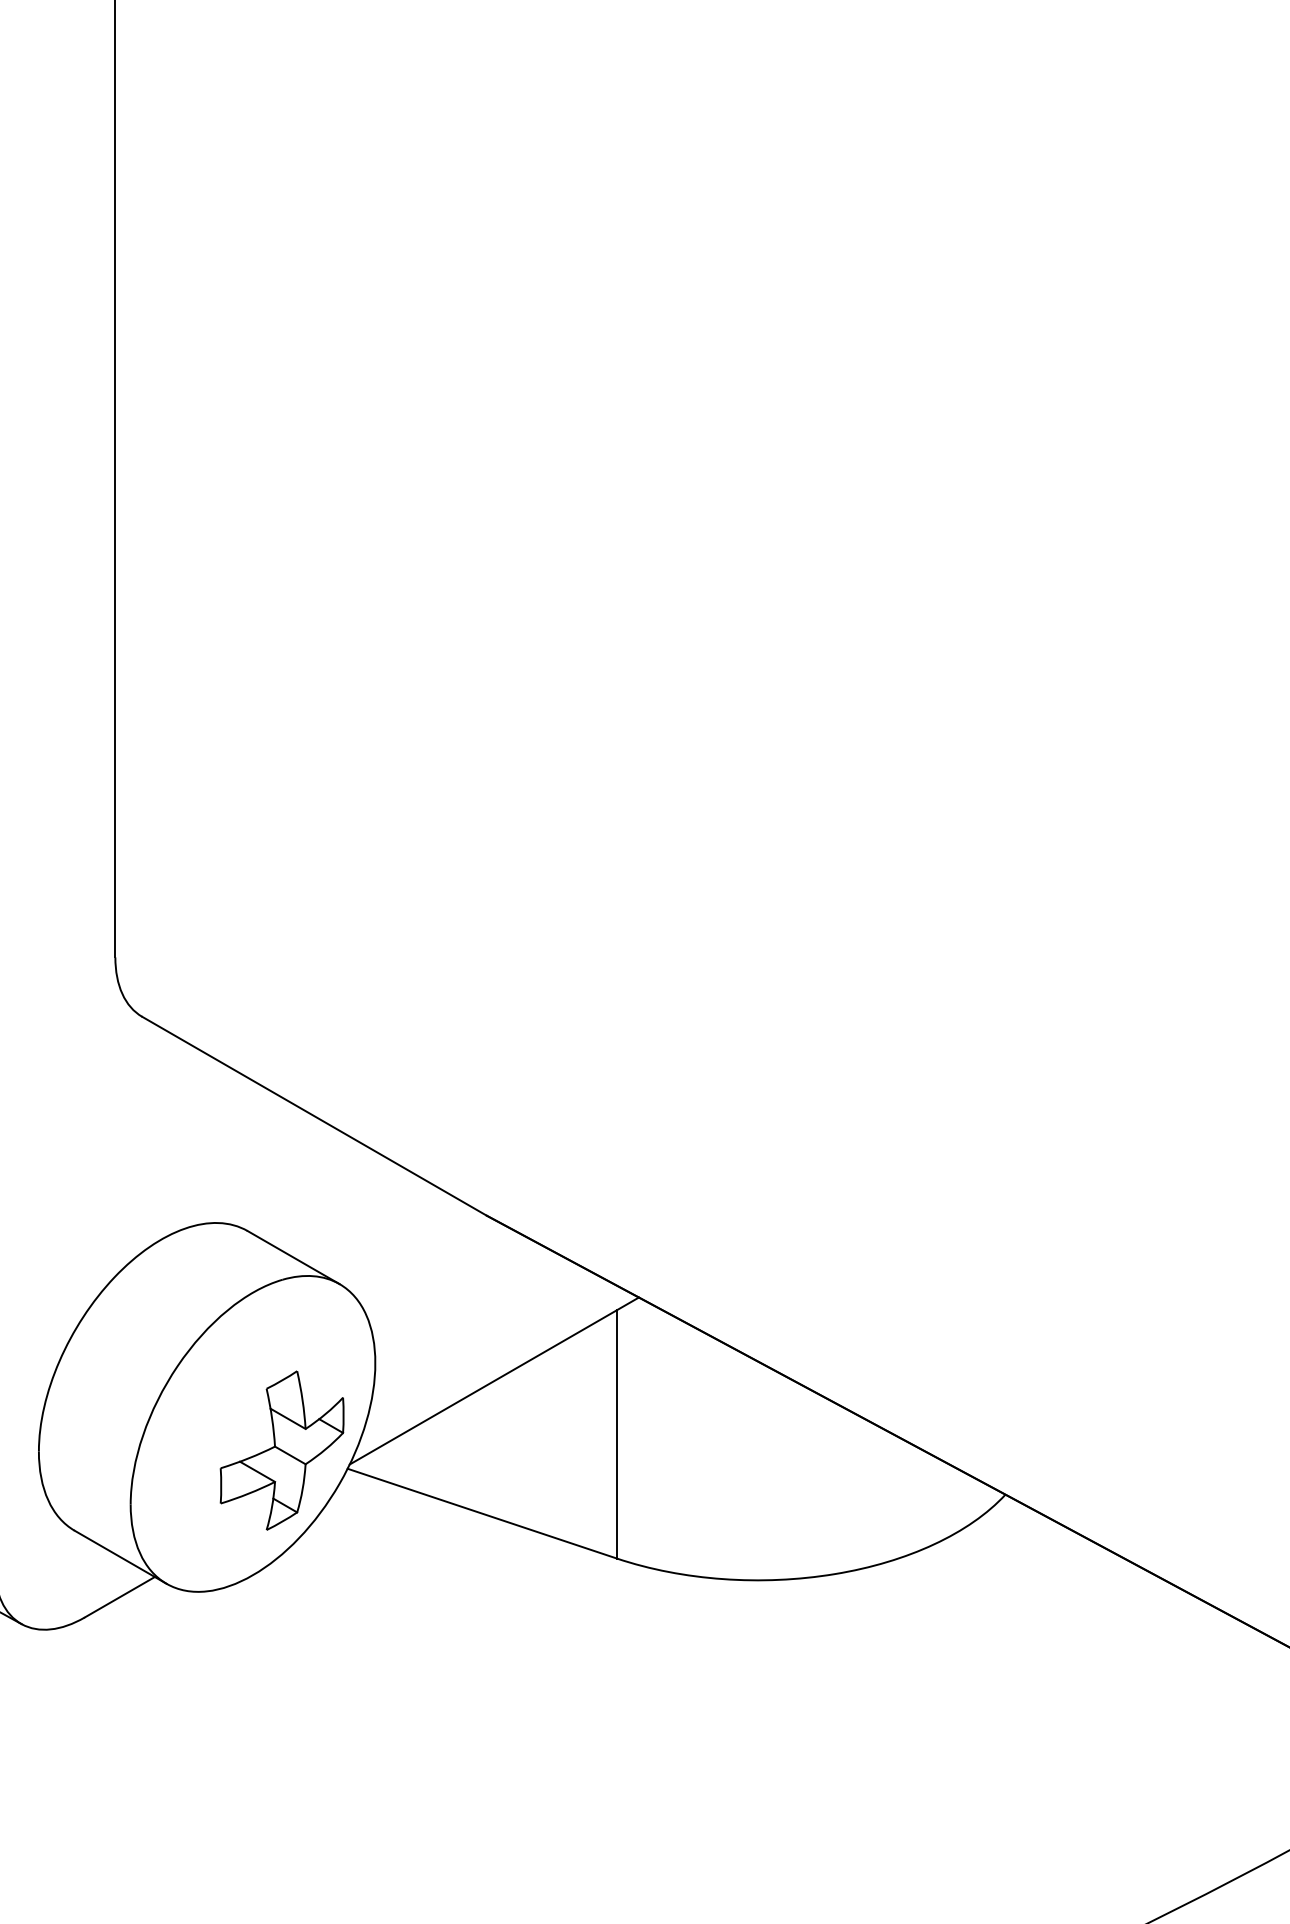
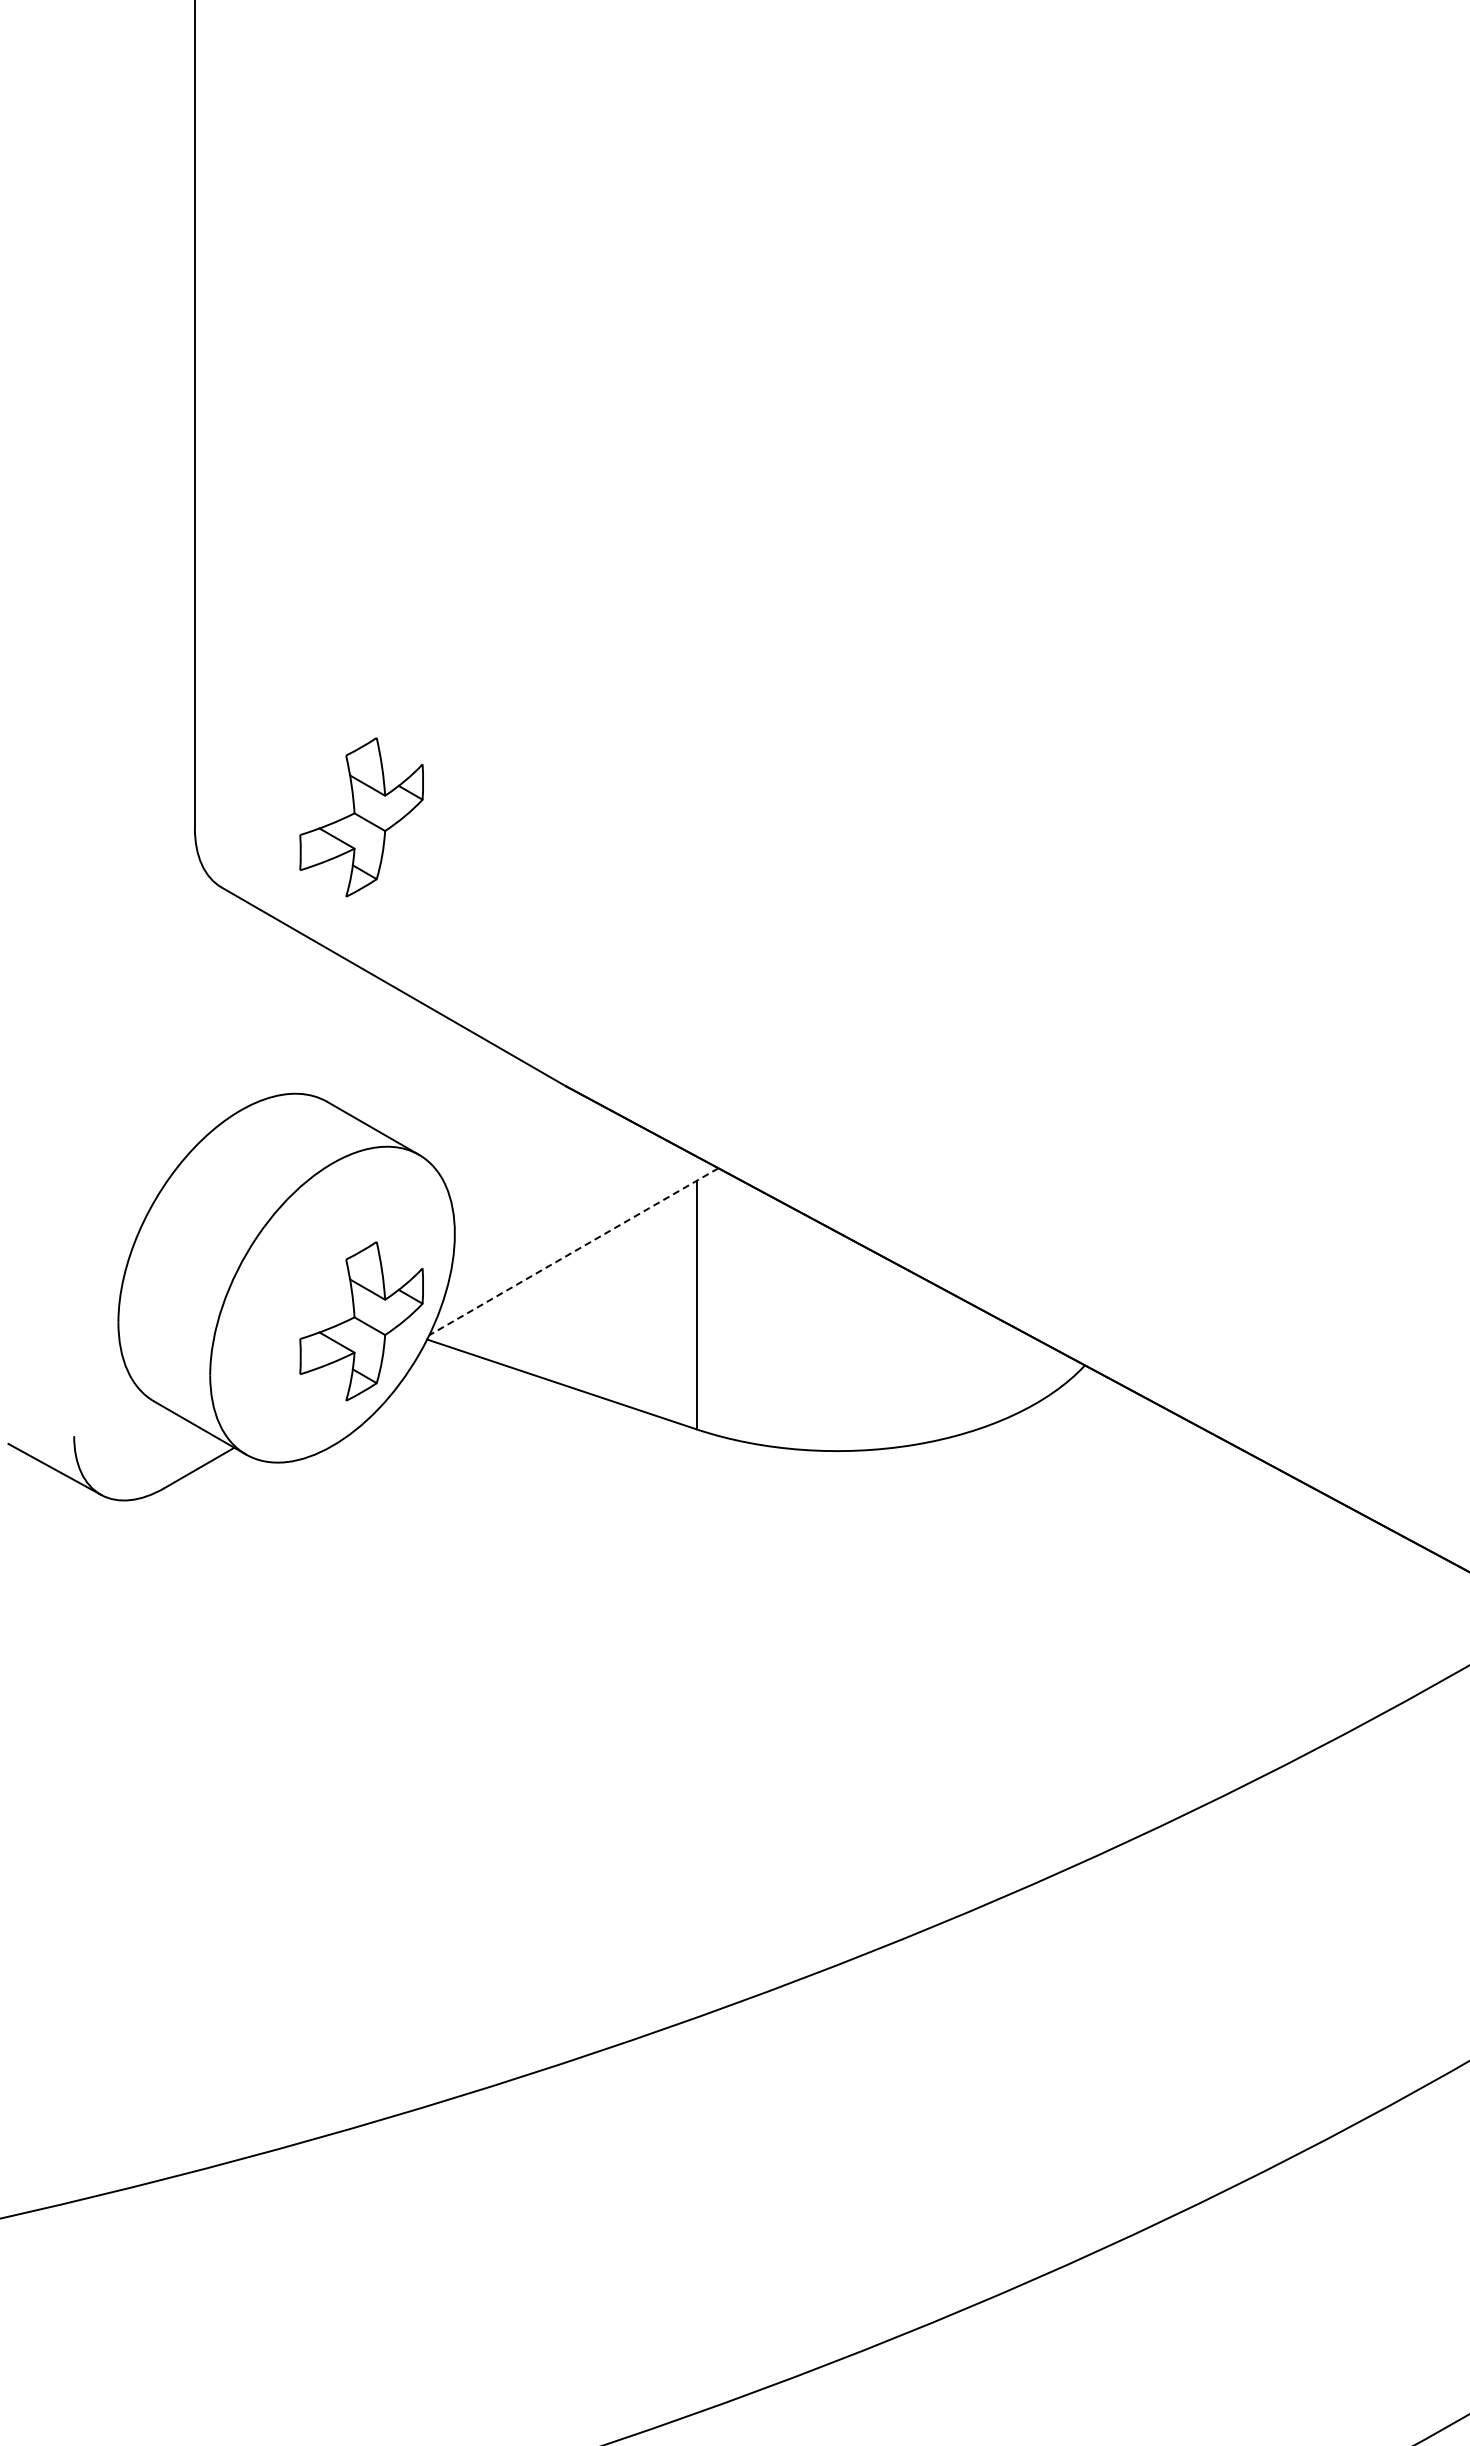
part: (281, 946) -> (361, 817), added
line: (493, 1380) -> (573, 1251), solid -> dashed

